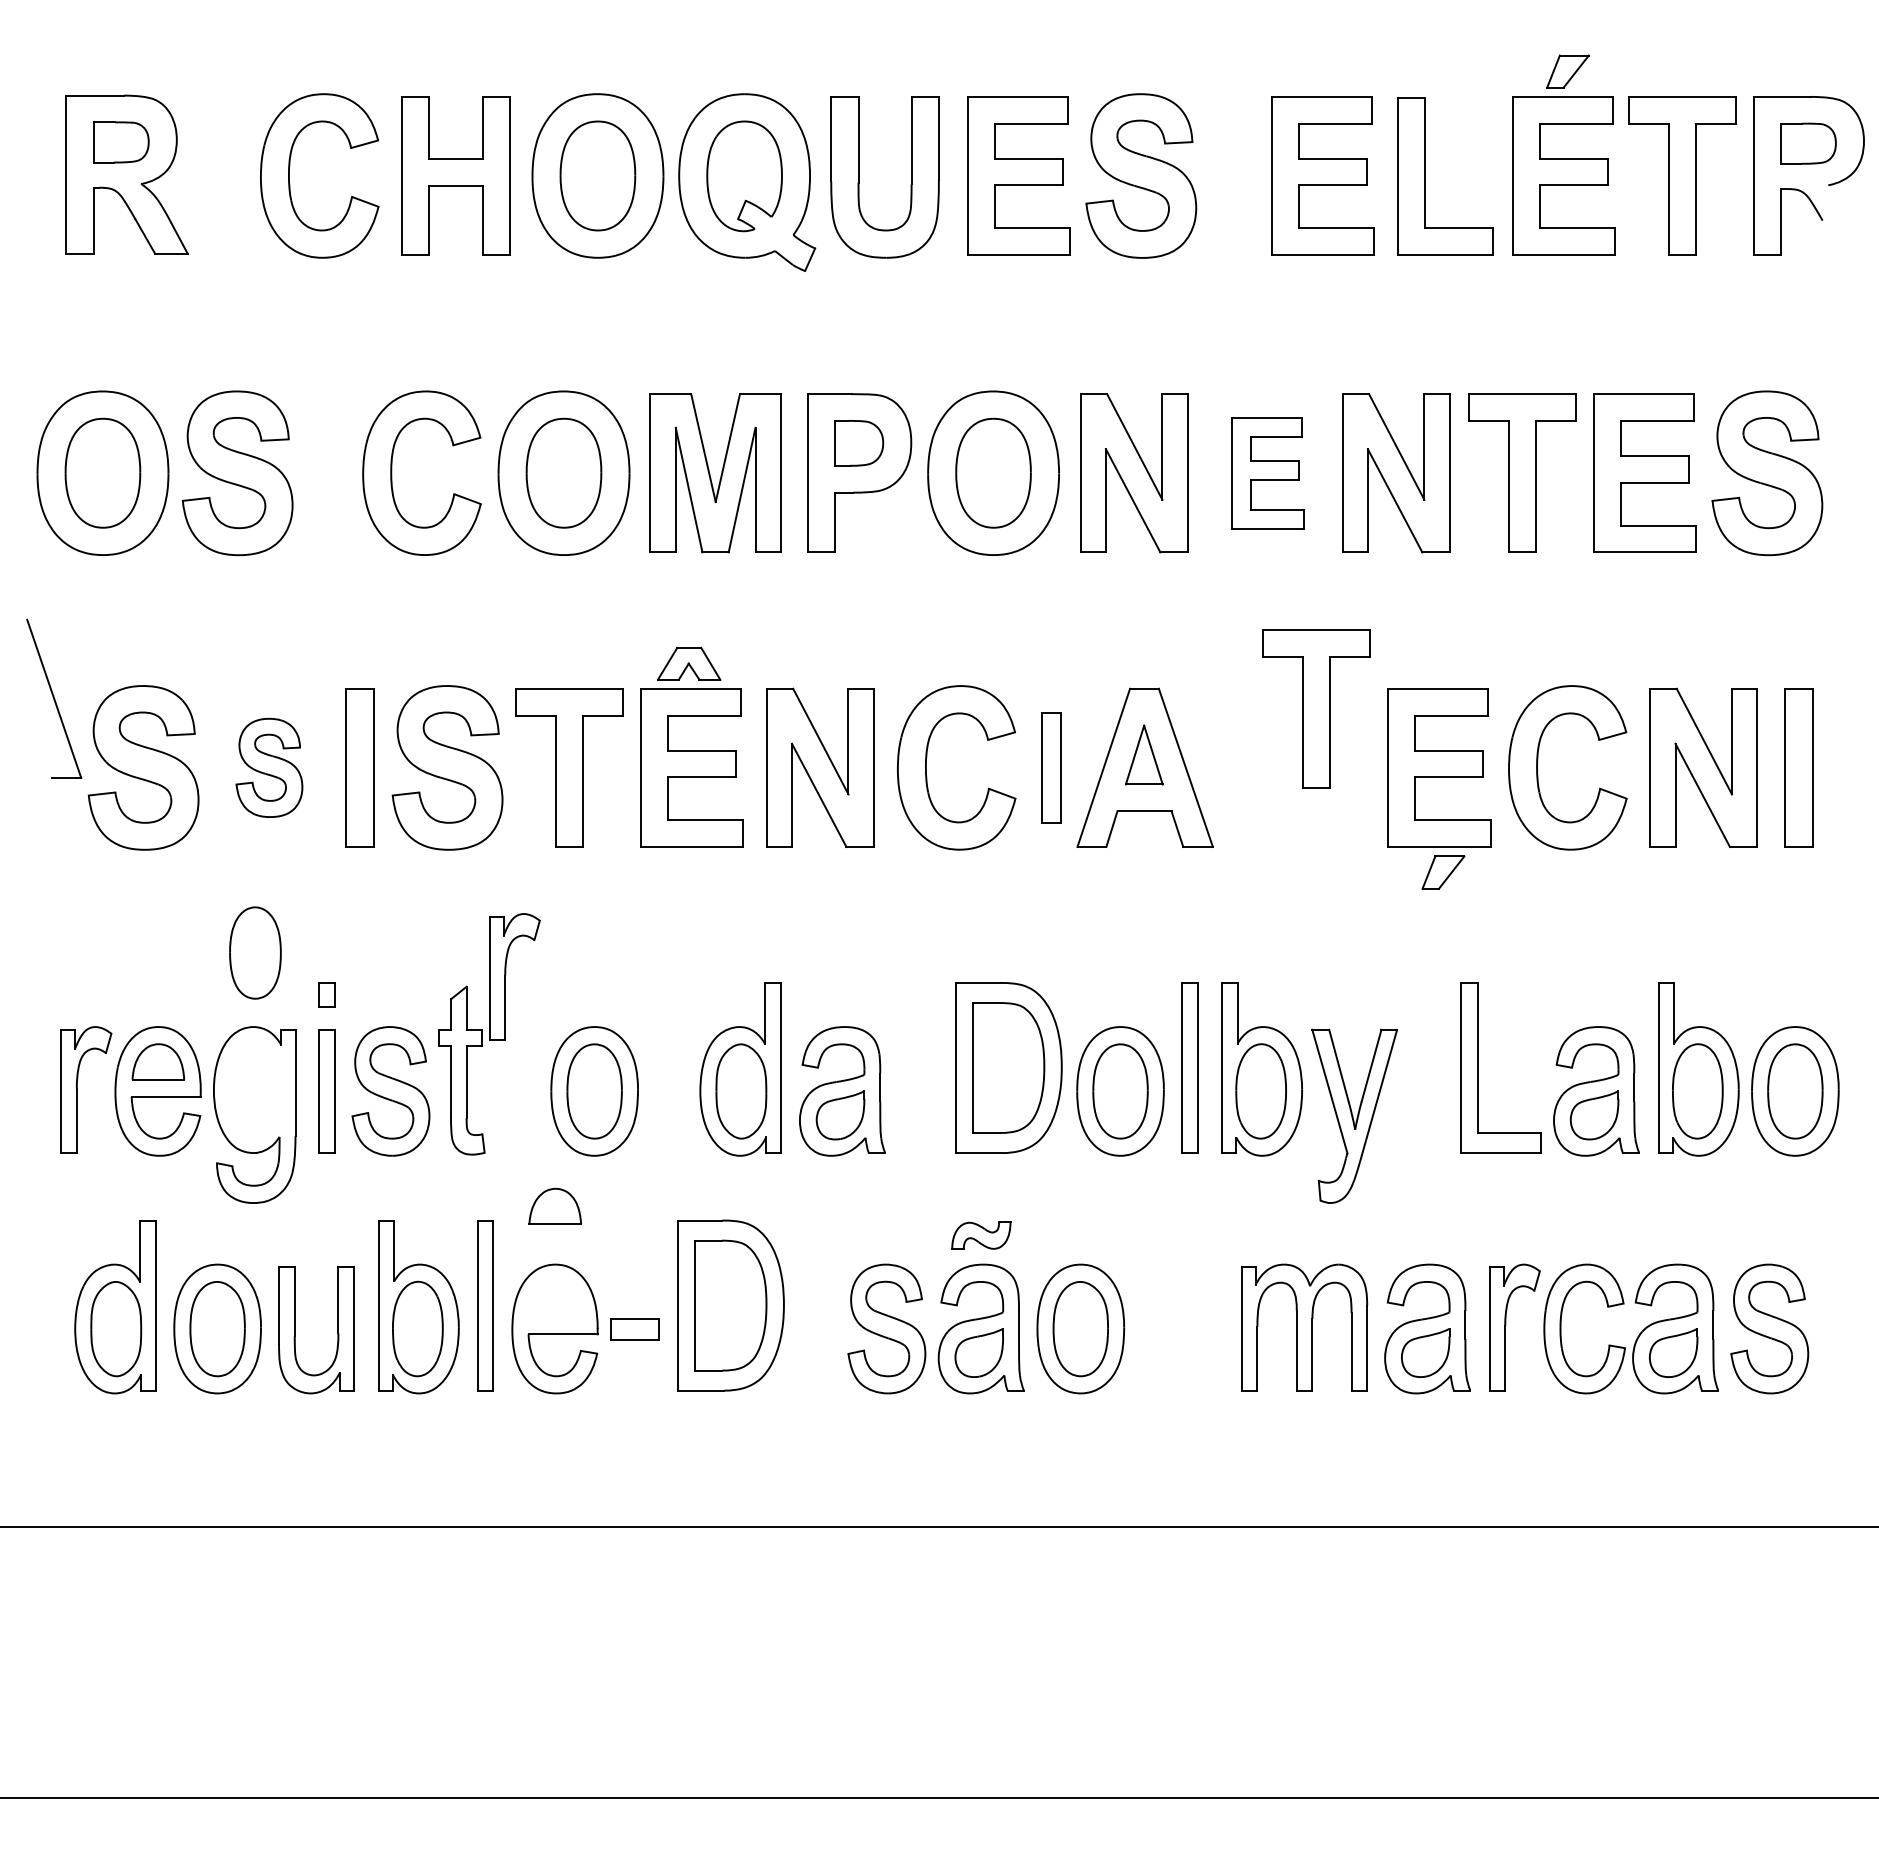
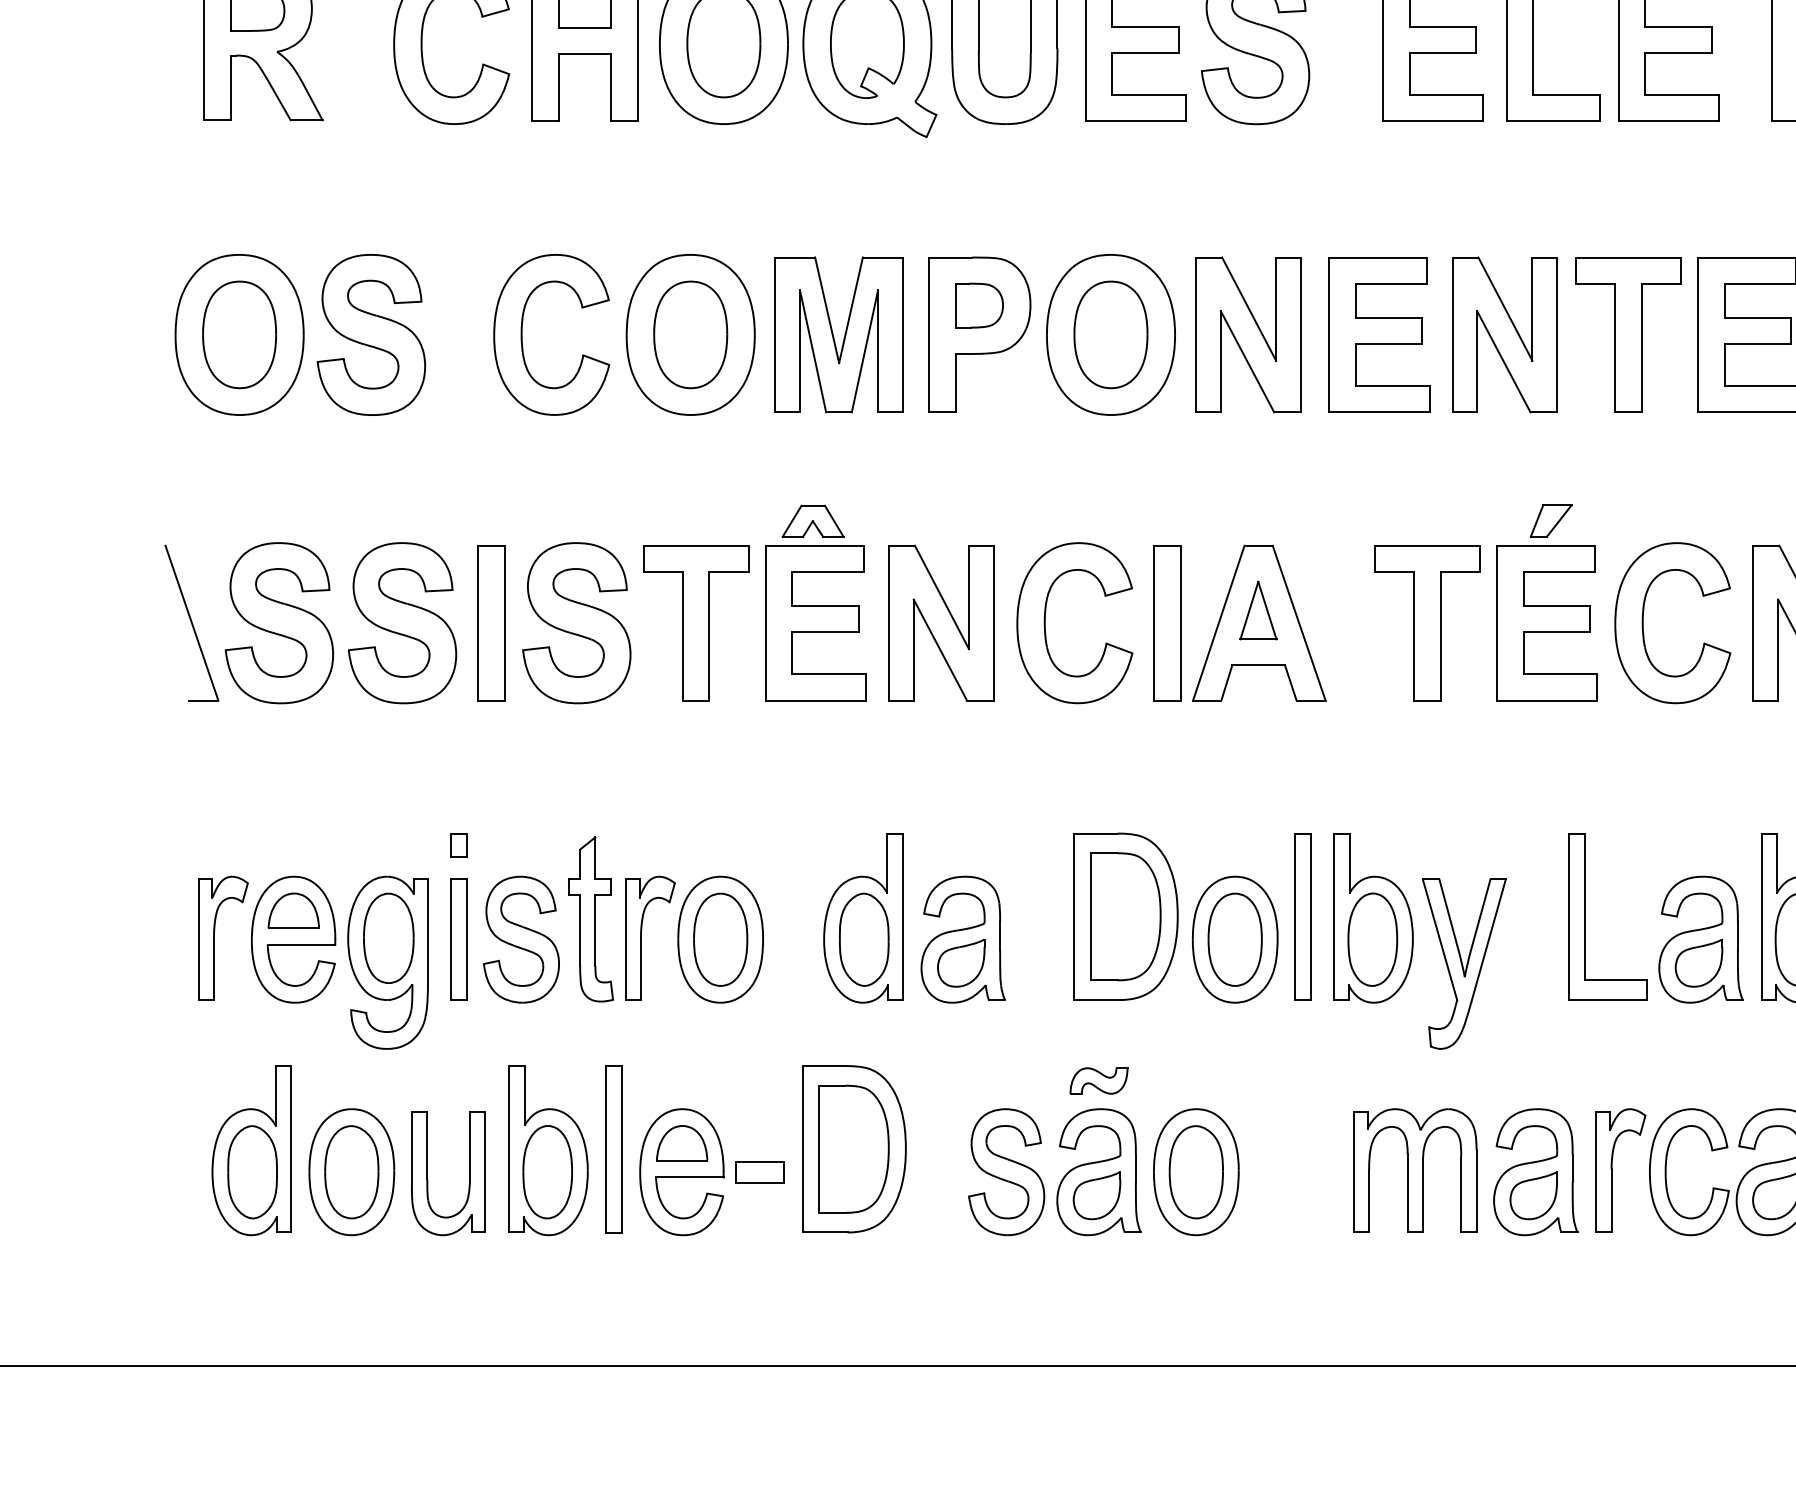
part: (1267, 472) -> (1379, 334), size x1.43
part: (54, 698) -> (192, 622), moved
part: (1316, 708) -> (1426, 622), moved
part: (269, 767) -> (402, 622), size x1.67
part: (1051, 767) -> (1167, 622), size x1.43
part: (1443, 872) -> (1551, 521), moved
part: (255, 952) -> (388, 937), moved
part: (506, 974) -> (642, 935), moved
part: (554, 1205) -> (681, 1142), moved

